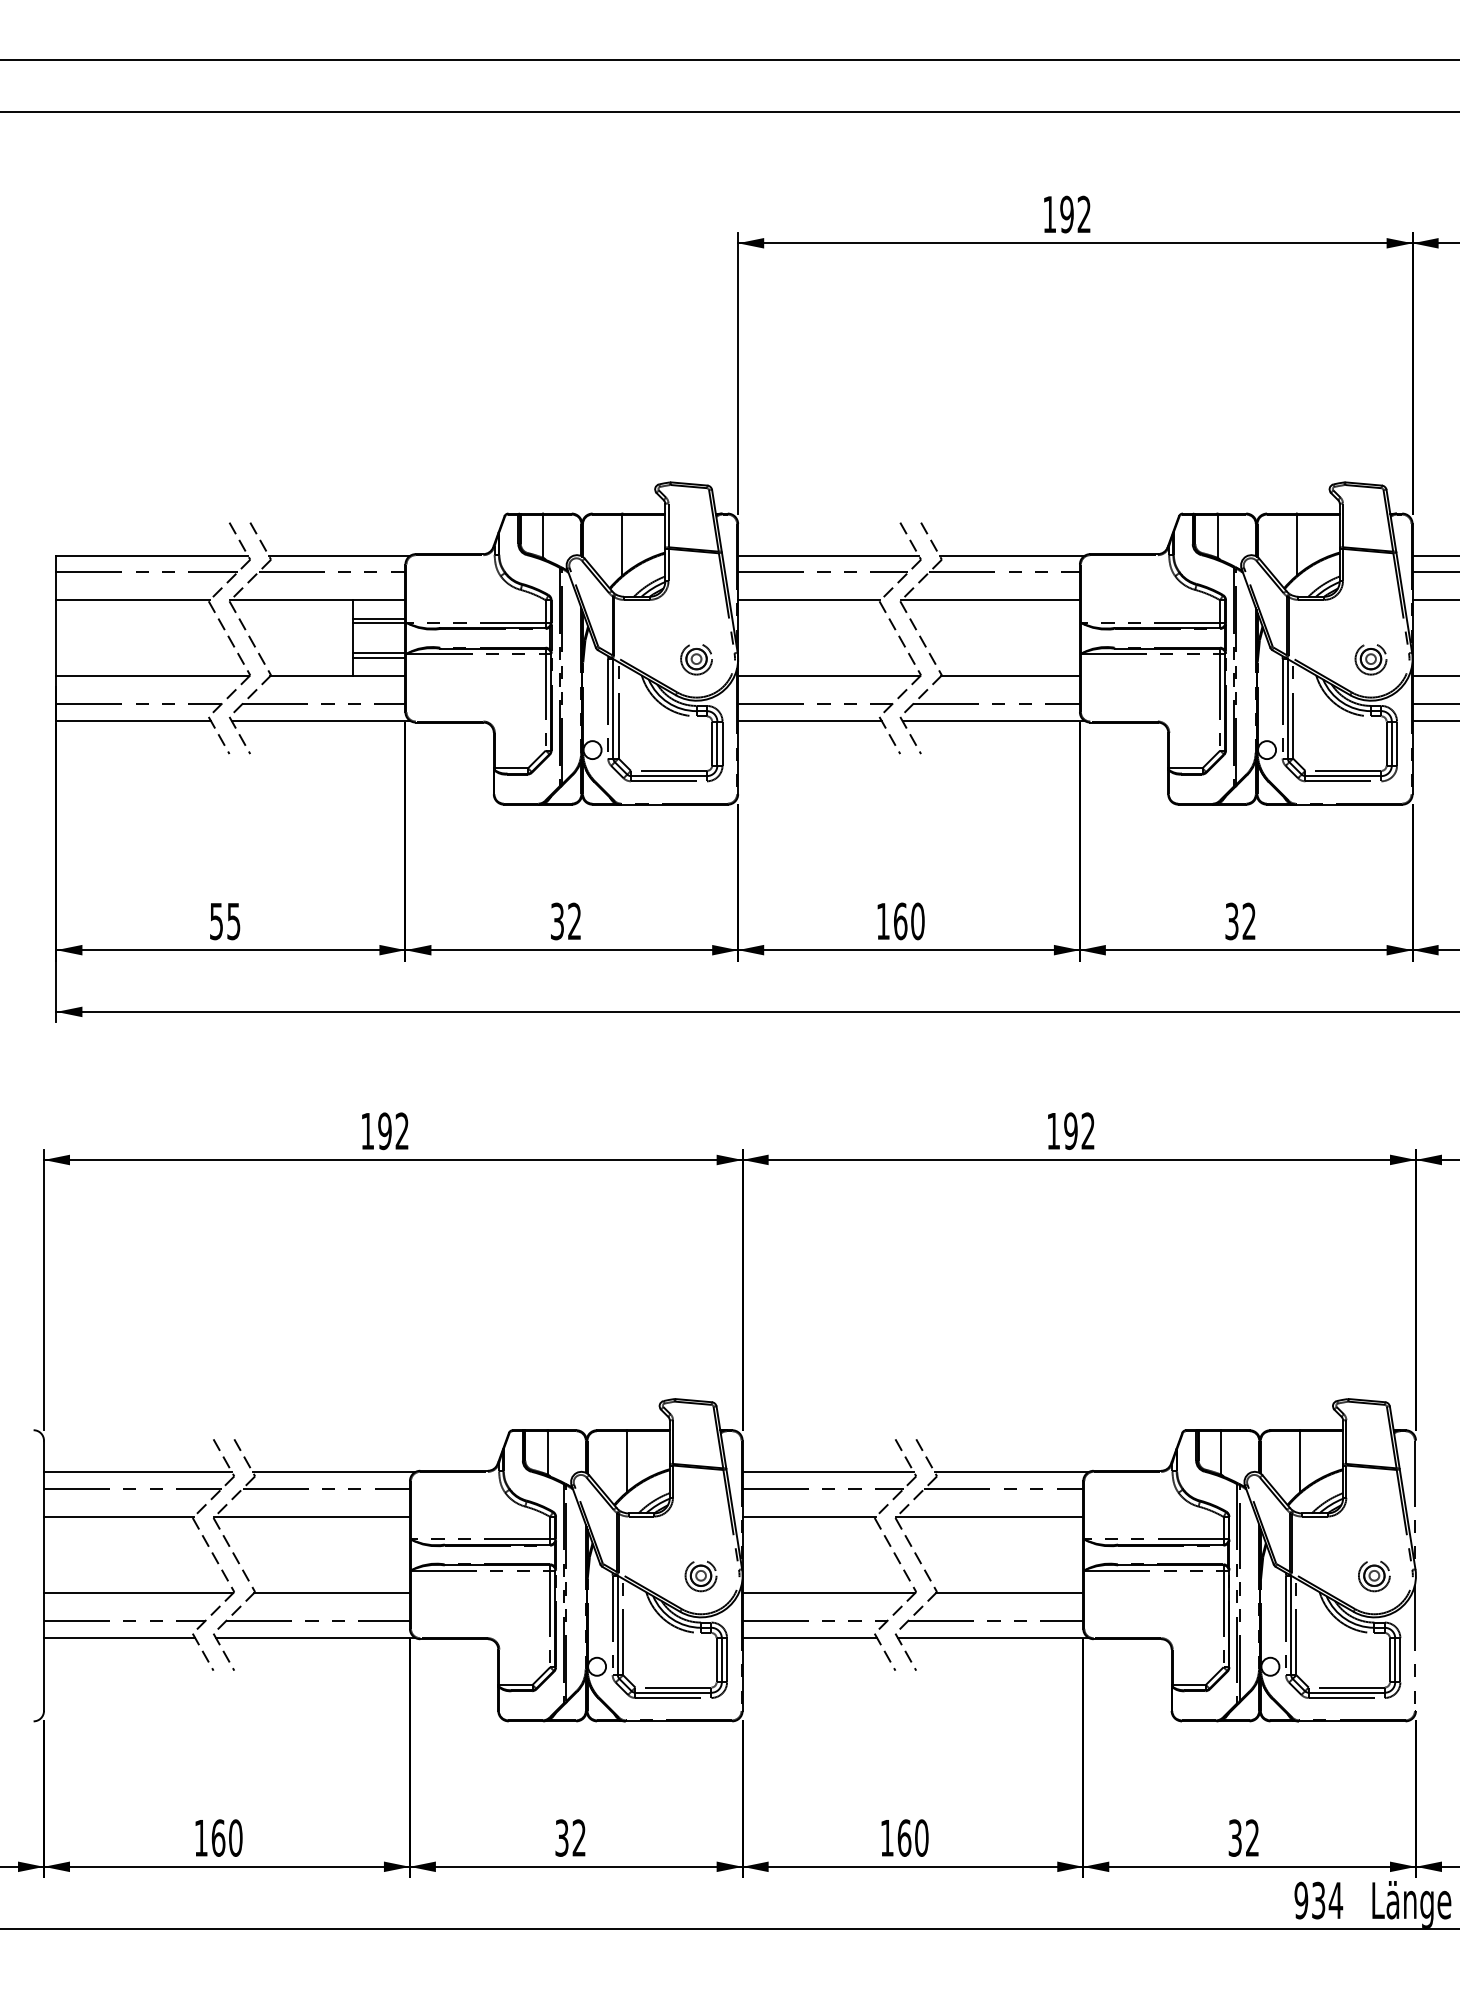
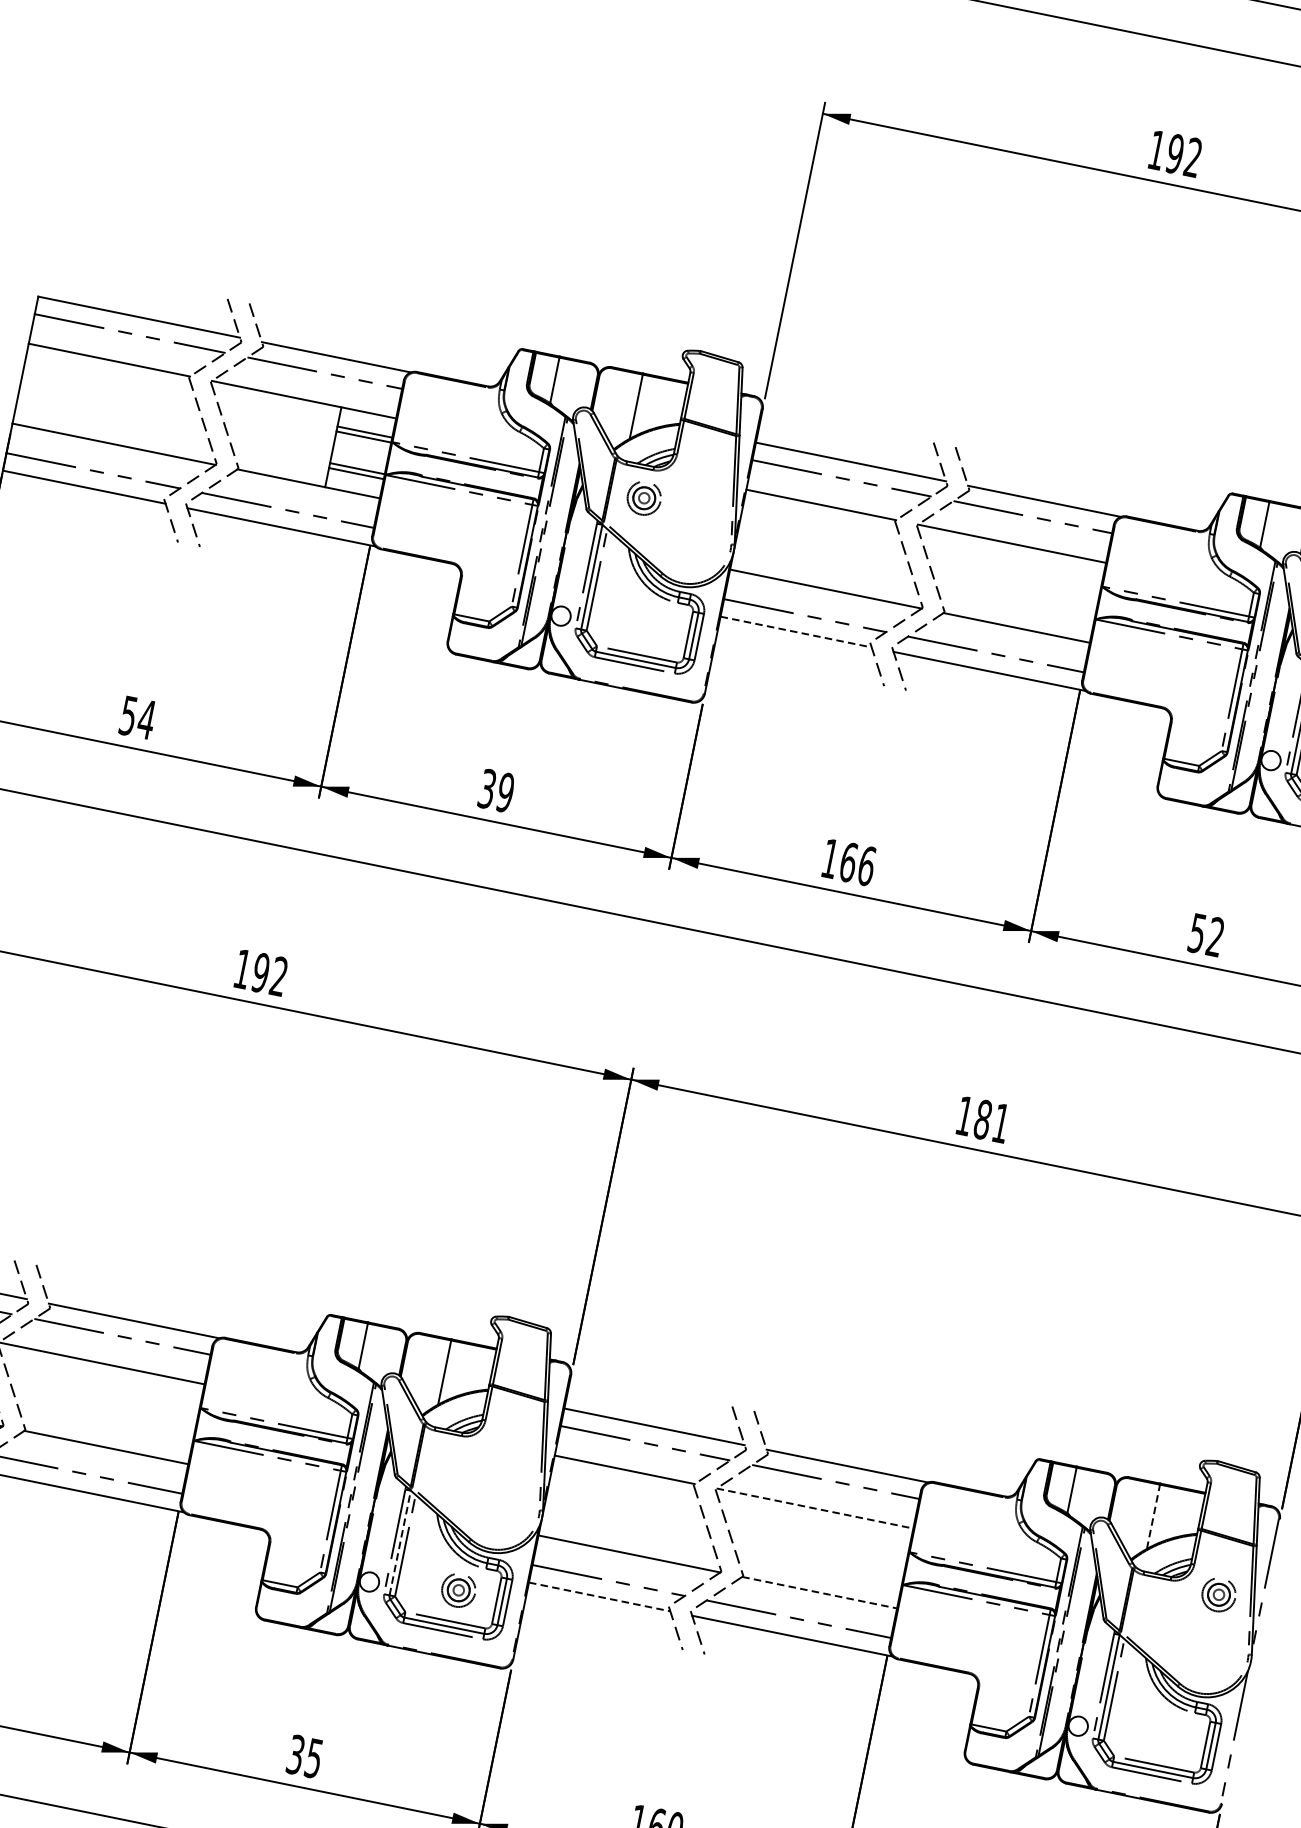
part: (696, 659) -> (644, 498), moved
line: (809, 721) -> (795, 632), solid -> dashed
text: (1232, 920) -> (1198, 932), 32 -> 52
text: (233, 921) -> (146, 719), 55 -> 54
text: (574, 921) -> (505, 792), 32 -> 39
text: (917, 921) -> (866, 866), 160 -> 166
text: (1079, 1130) -> (992, 1120), 192 -> 181
line: (1300, 1461) -> (1153, 1516), solid -> dashed
line: (990, 1517) -> (815, 1509), solid -> dashed
part: (700, 1576) -> (458, 1590), moved
part: (1374, 1576) -> (1218, 1595), moved
line: (1009, 1592) -> (819, 1592), solid -> dashed
line: (617, 1625) -> (399, 1542), solid -> dashed
line: (810, 1637) -> (600, 1596), solid -> dashed
text: (578, 1837) -> (313, 1757), 32 -> 35

